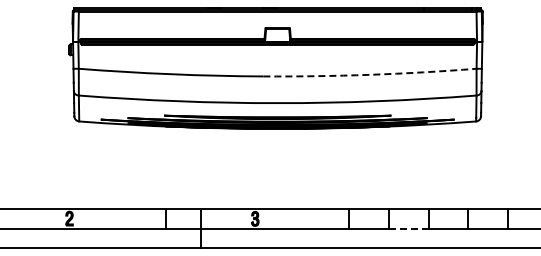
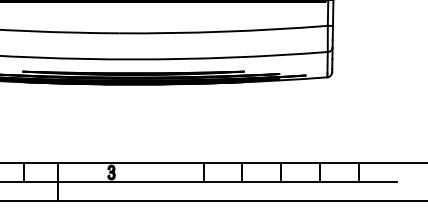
arc: (370, 74) -> (224, 31), dashed -> solid
line: (408, 228) -> (261, 181), dashed -> solid

